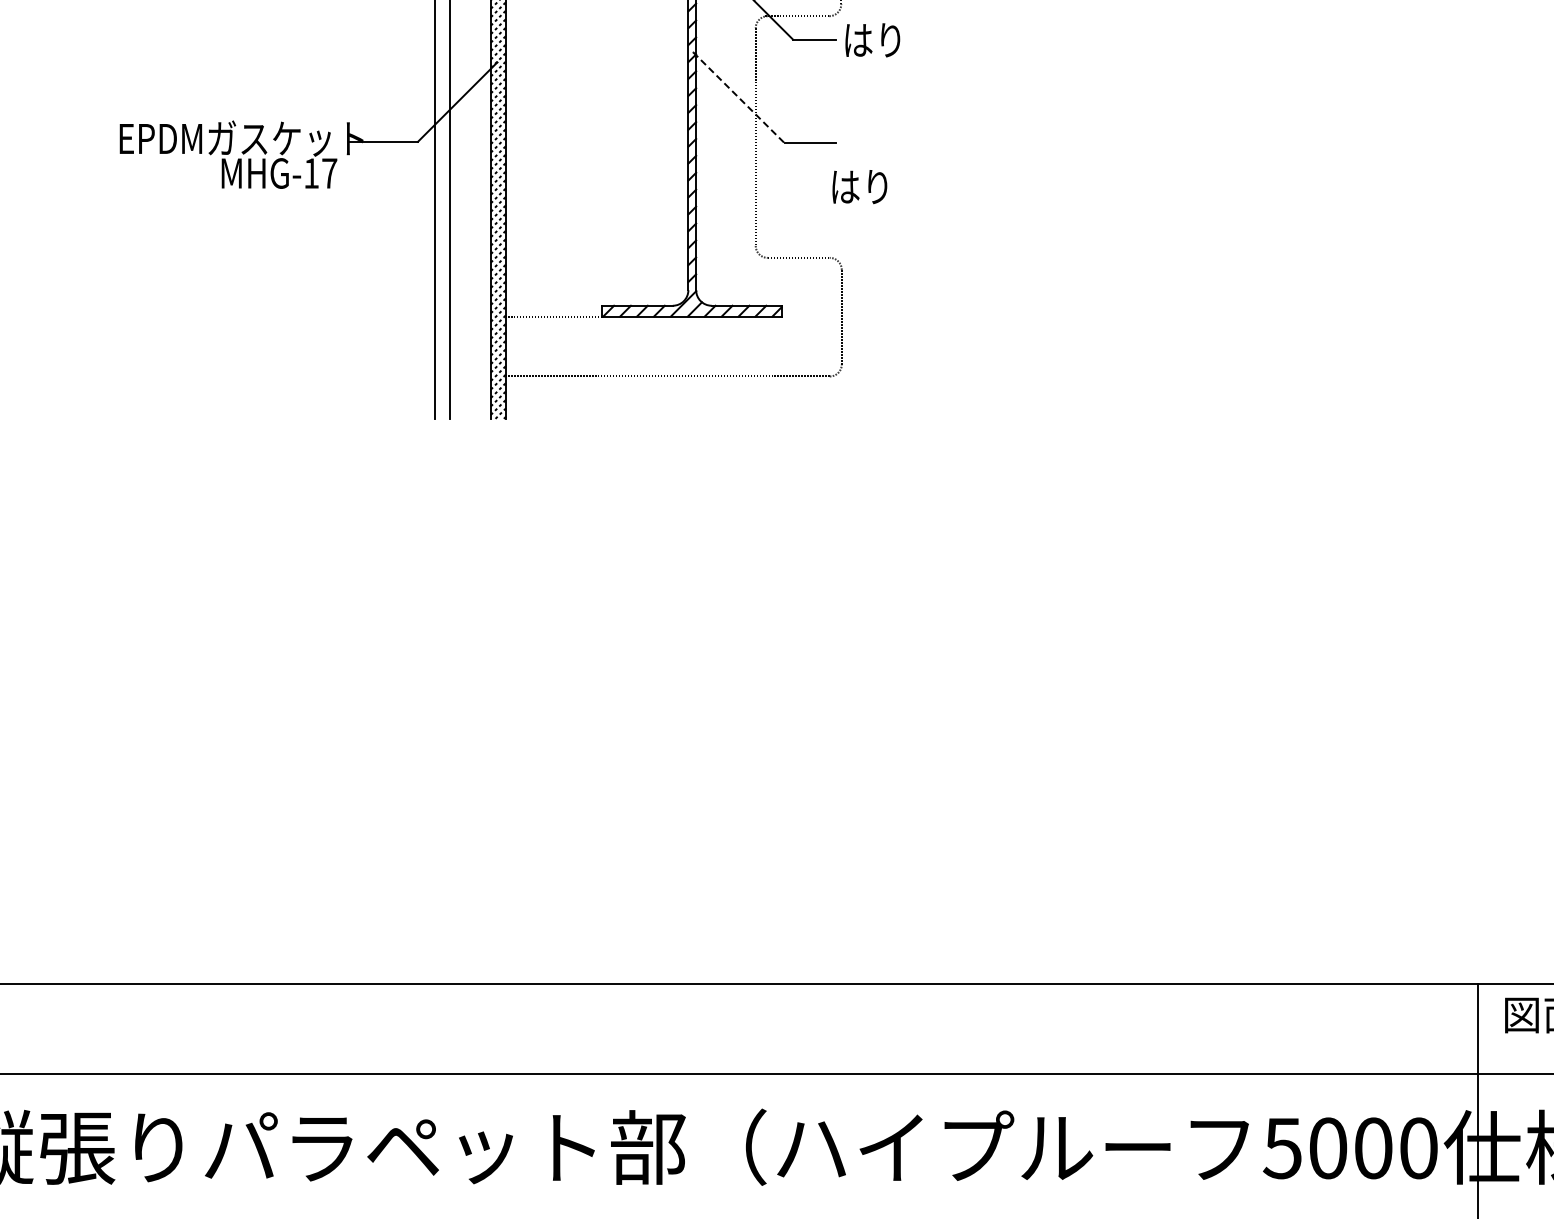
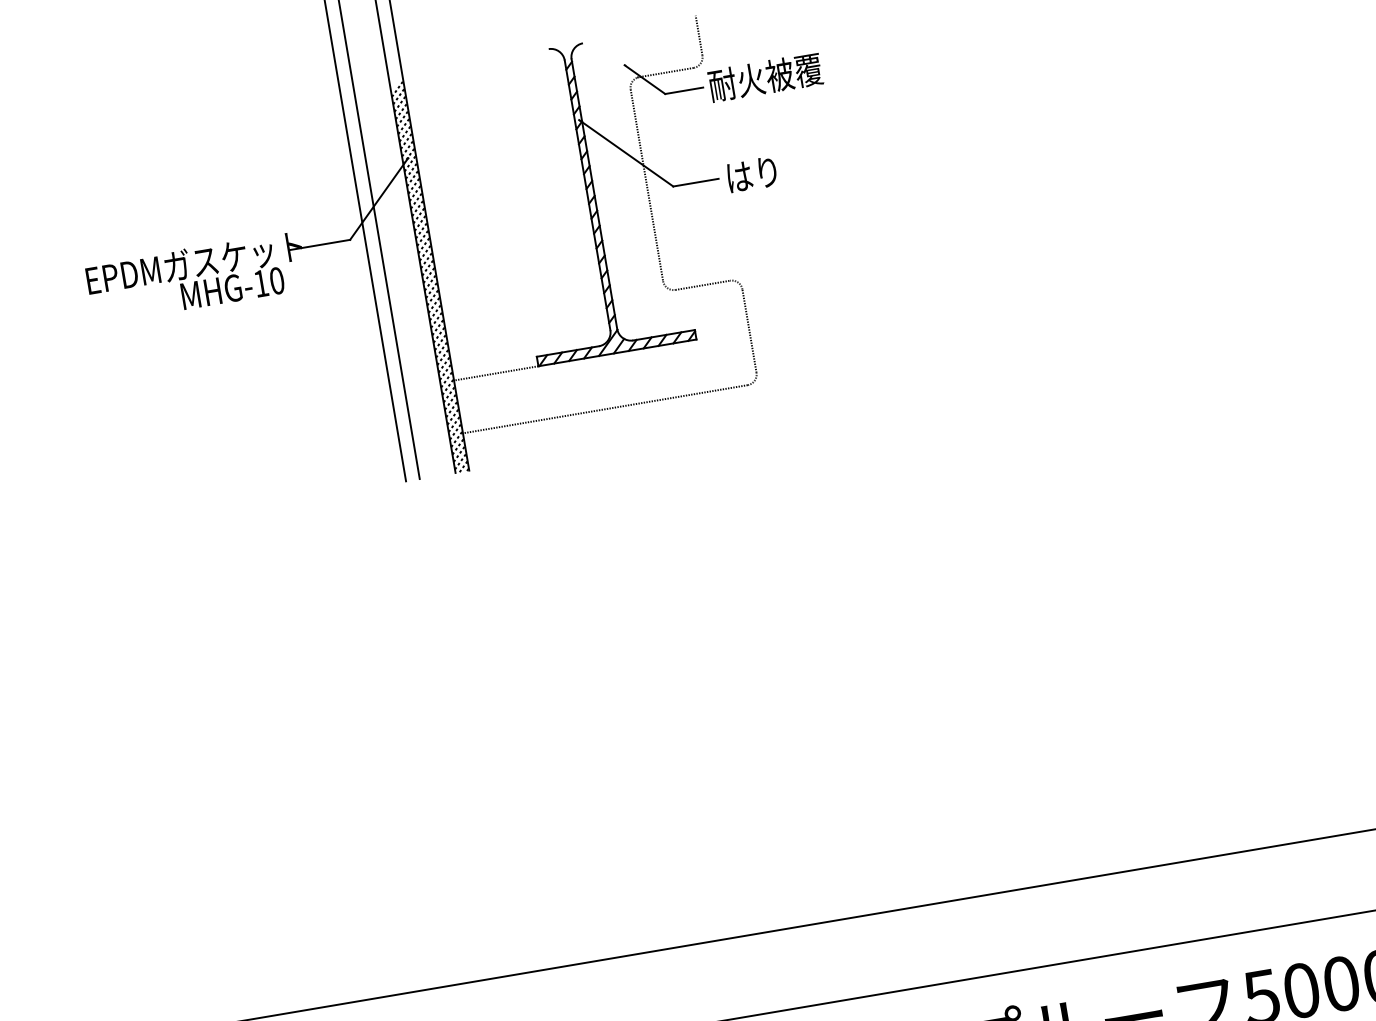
text: (906, 39) -> (765, 76), はり -> 耐火被覆
line: (738, 97) -> (625, 153), dashed -> solid
text: (329, 173) -> (276, 280), MHG-17 -> MHG-10
text: (859, 187) -> (751, 175), moved

